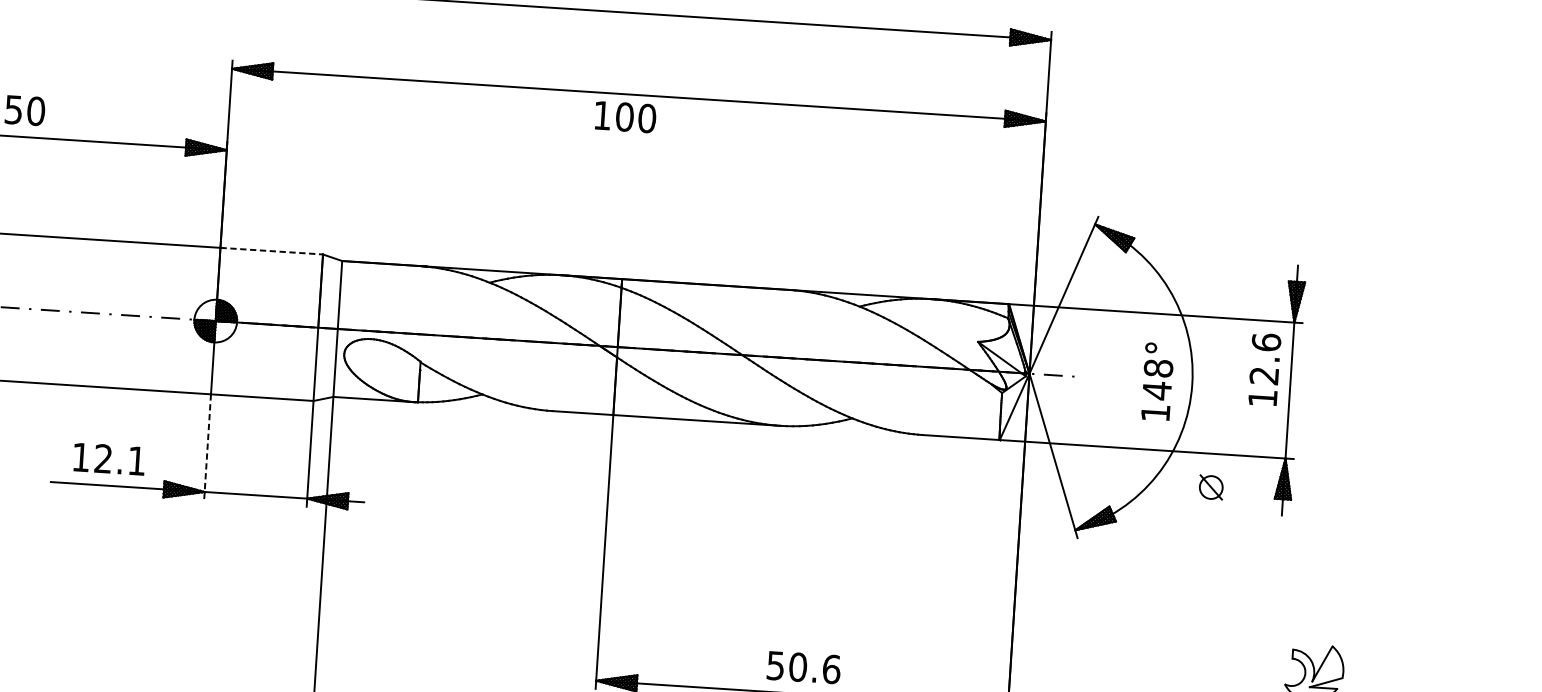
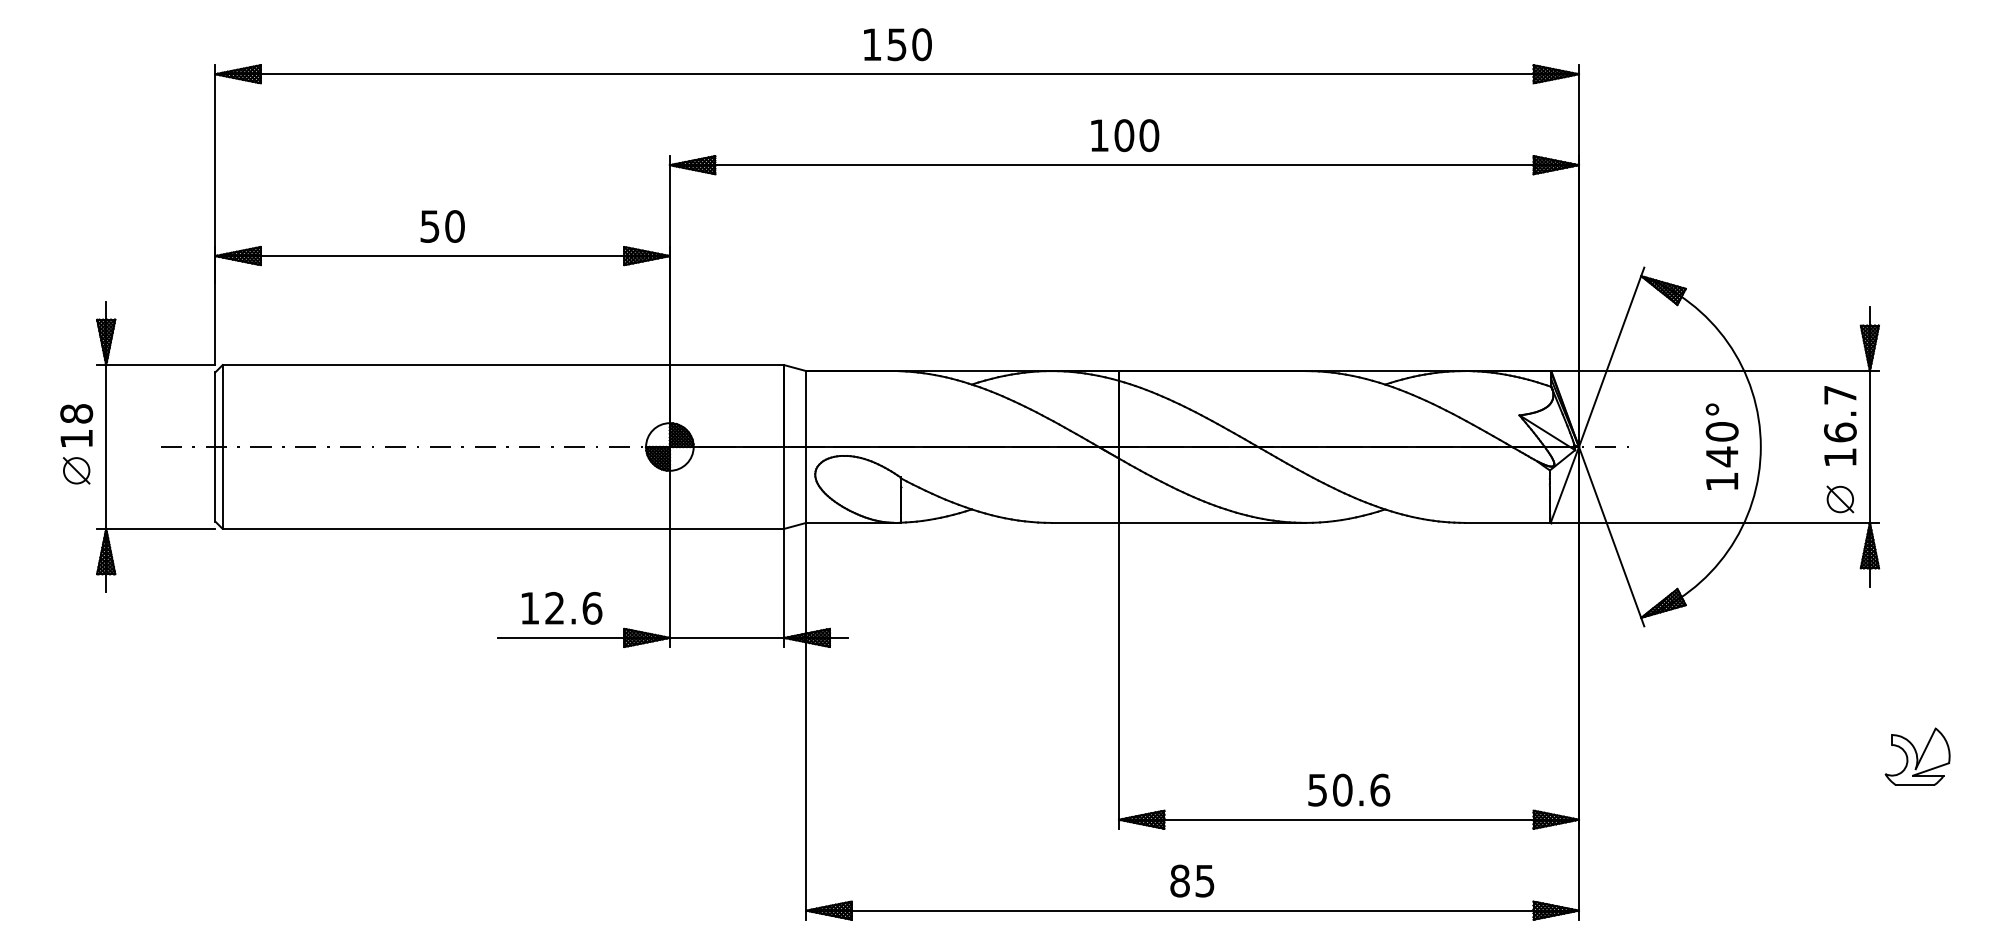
text: (625, 117) -> (1125, 135), moved
line: (272, 251) -> (727, 365), dashed -> solid
text: (1265, 358) -> (1840, 413), 12.6 -> 16.7
text: (1158, 368) -> (1722, 431), 148° -> 140°
line: (207, 447) -> (669, 588), dashed -> solid
text: (137, 461) -> (592, 608), 12.1 -> 12.6
part: (1211, 487) -> (1840, 499), moved

